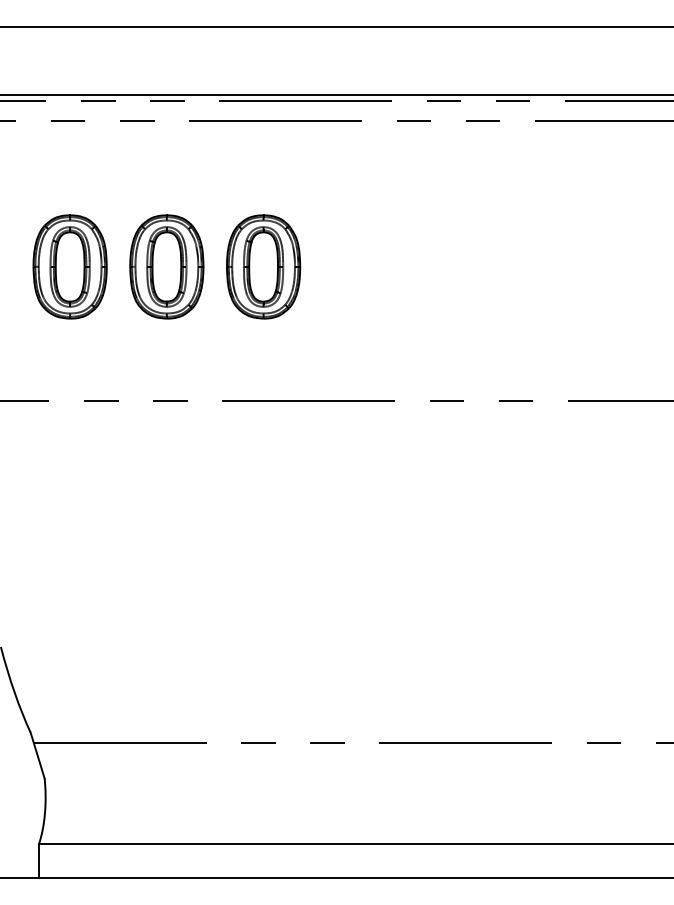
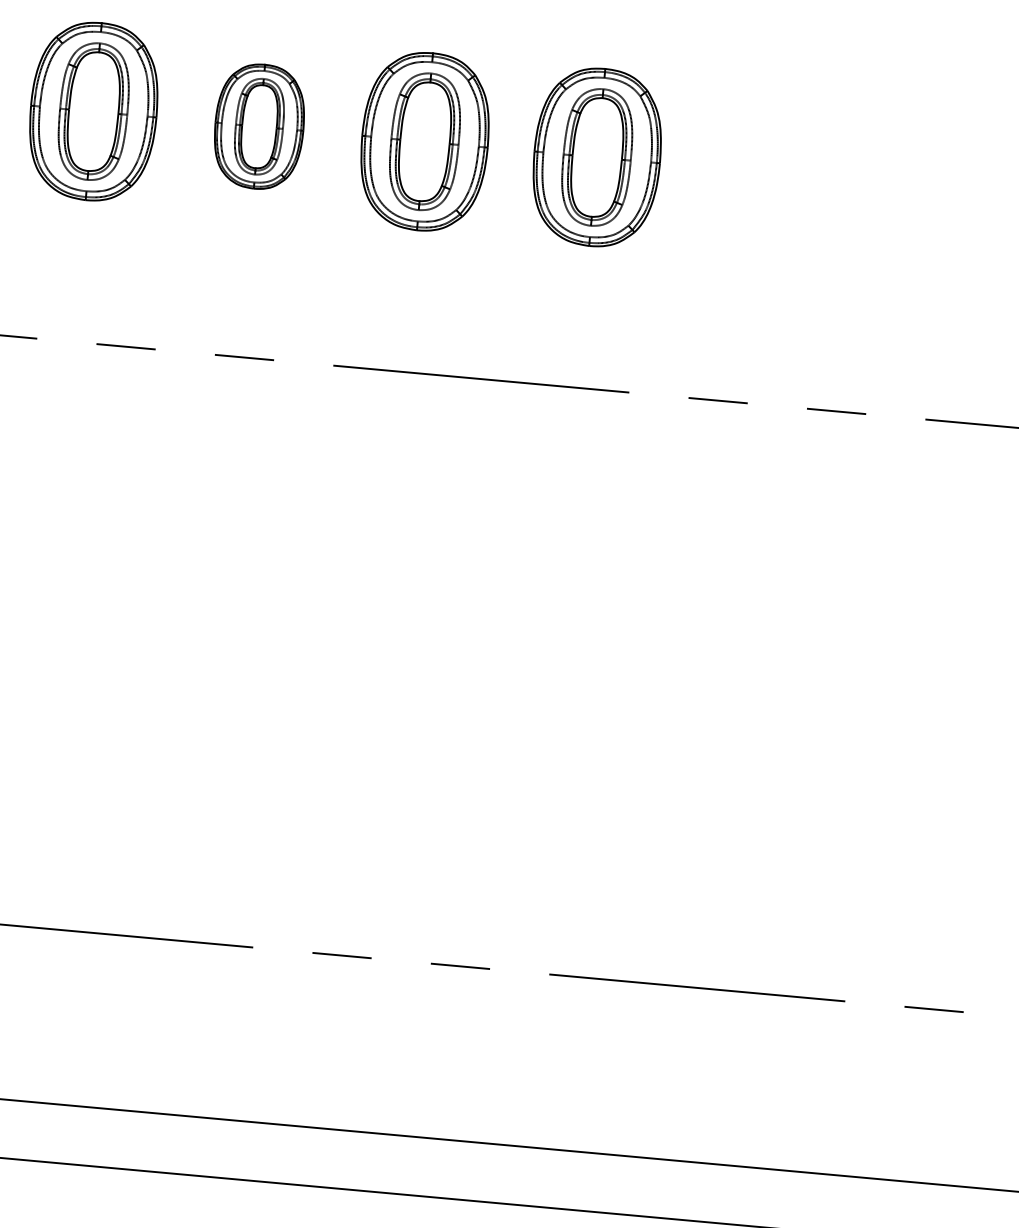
part: (166, 266) -> (258, 125), size x0.7
part: (363, 266) -> (596, 156), added

